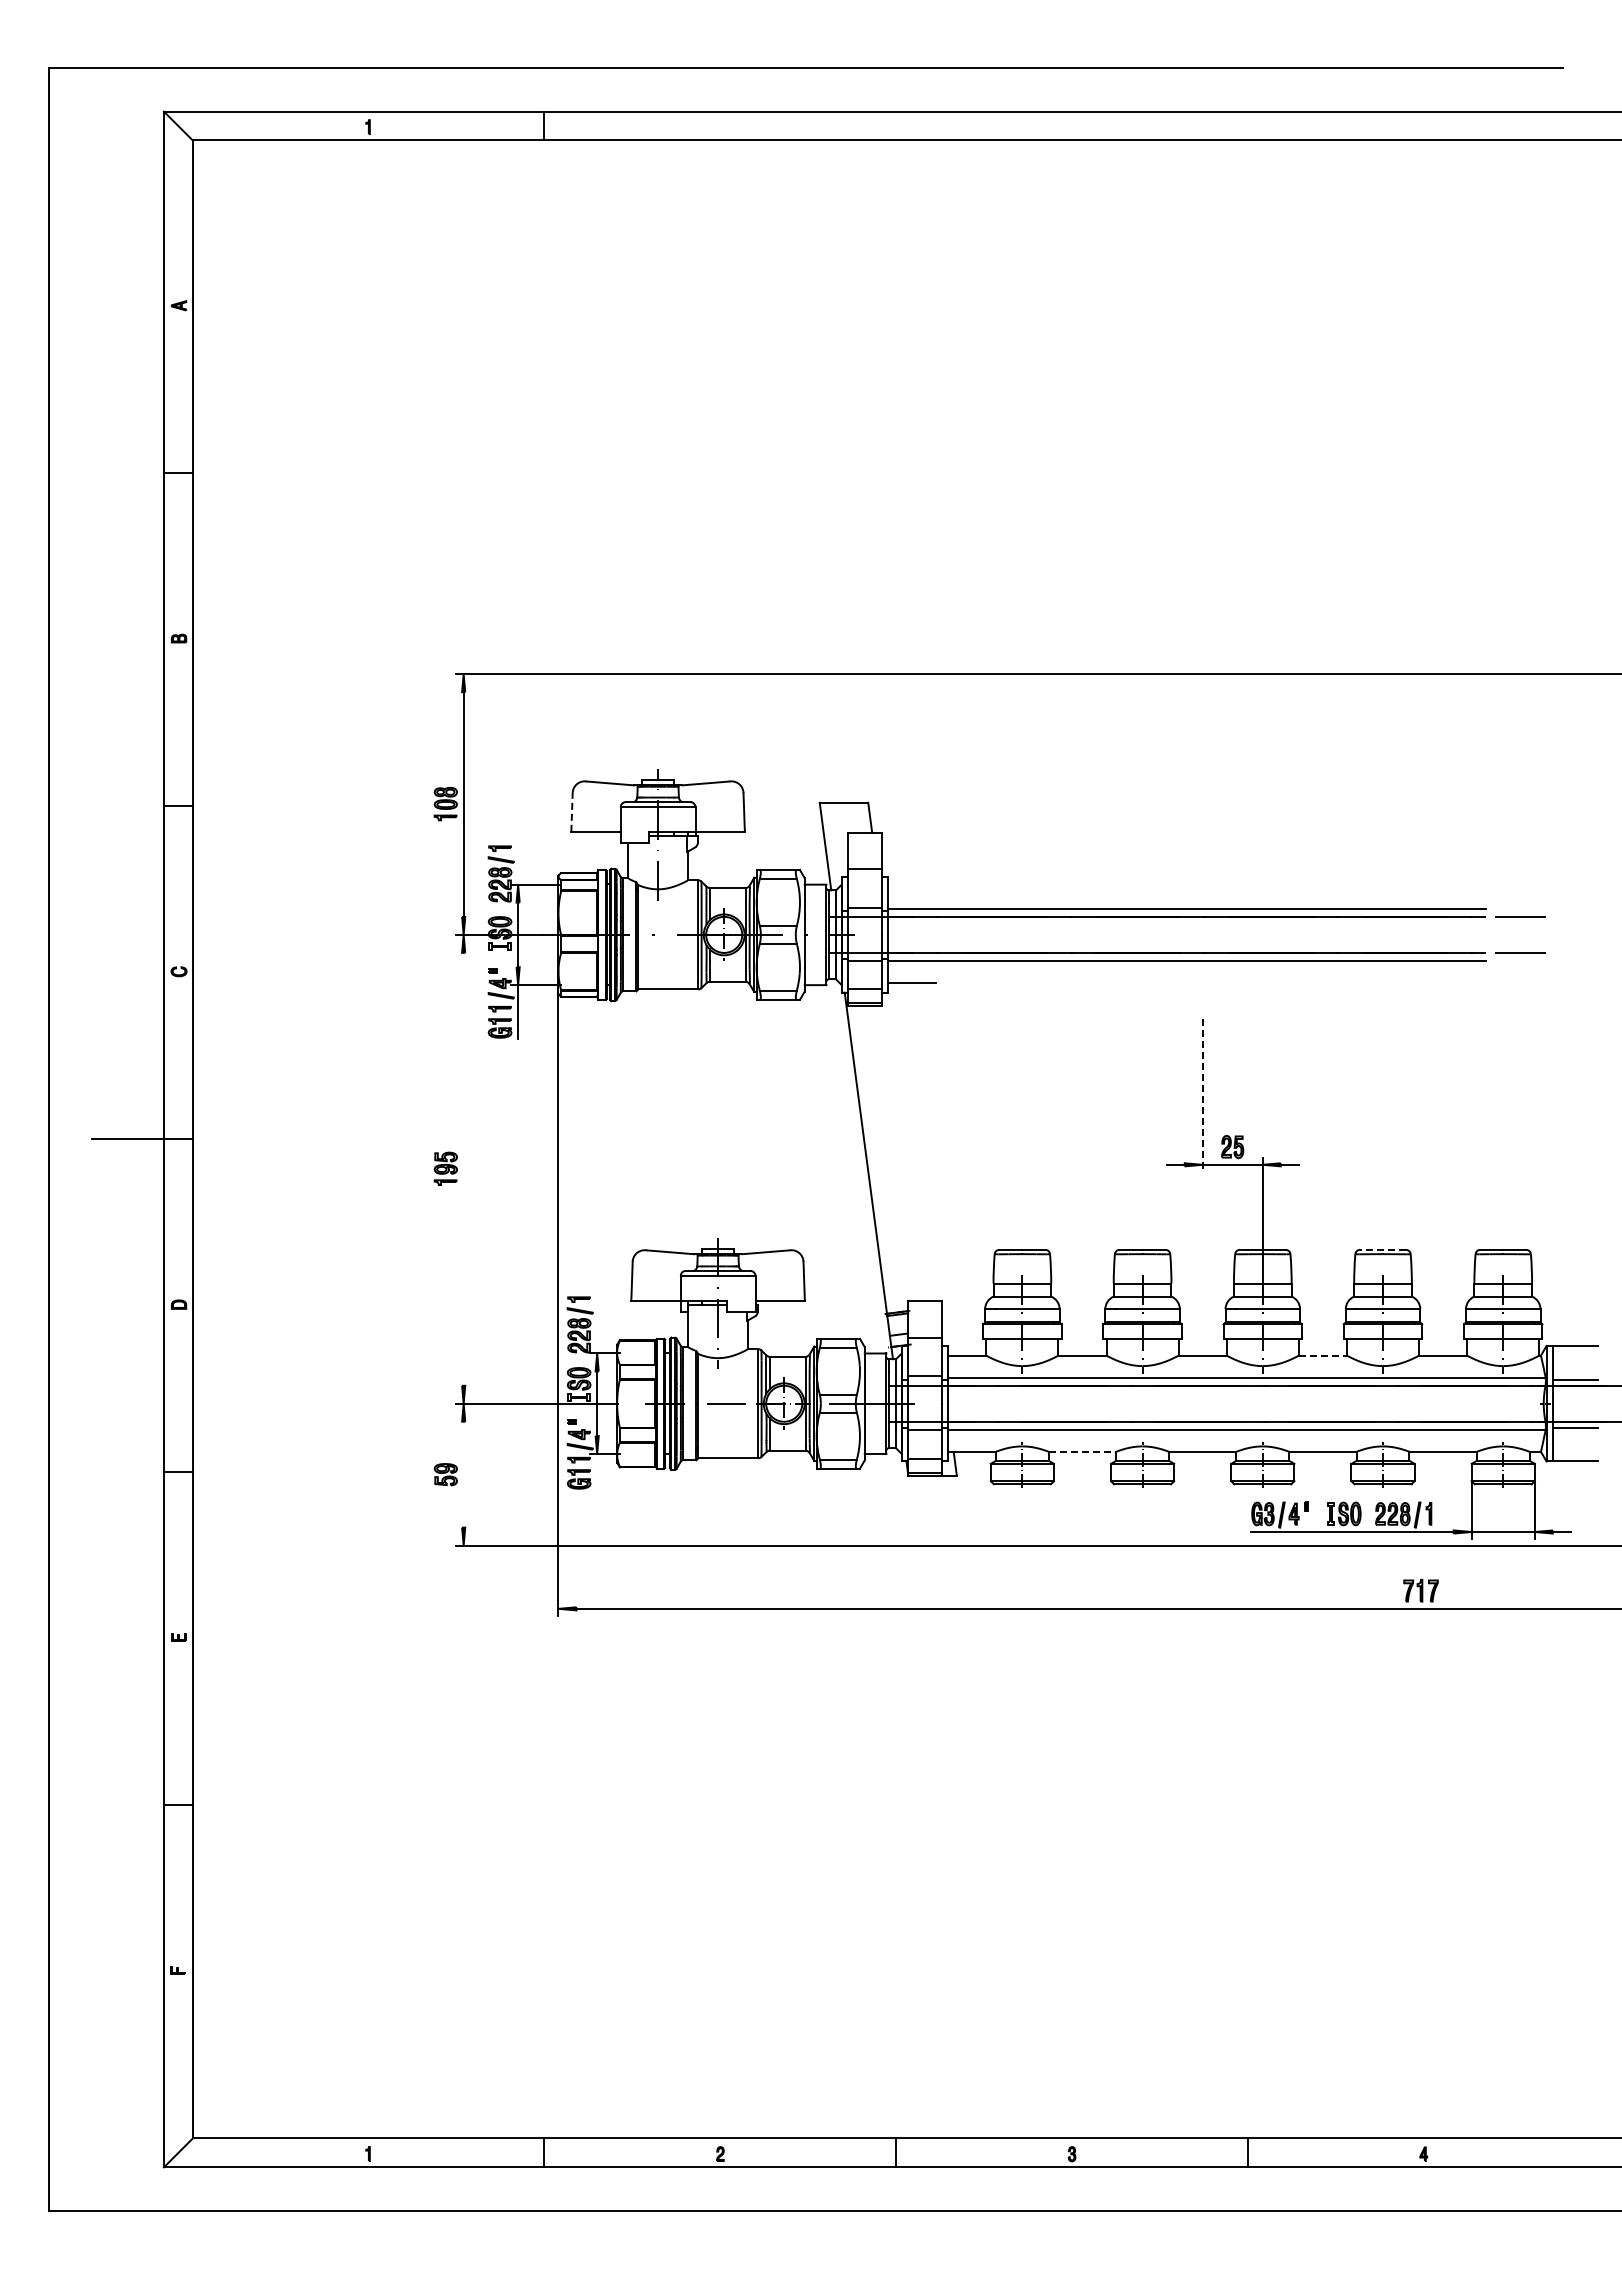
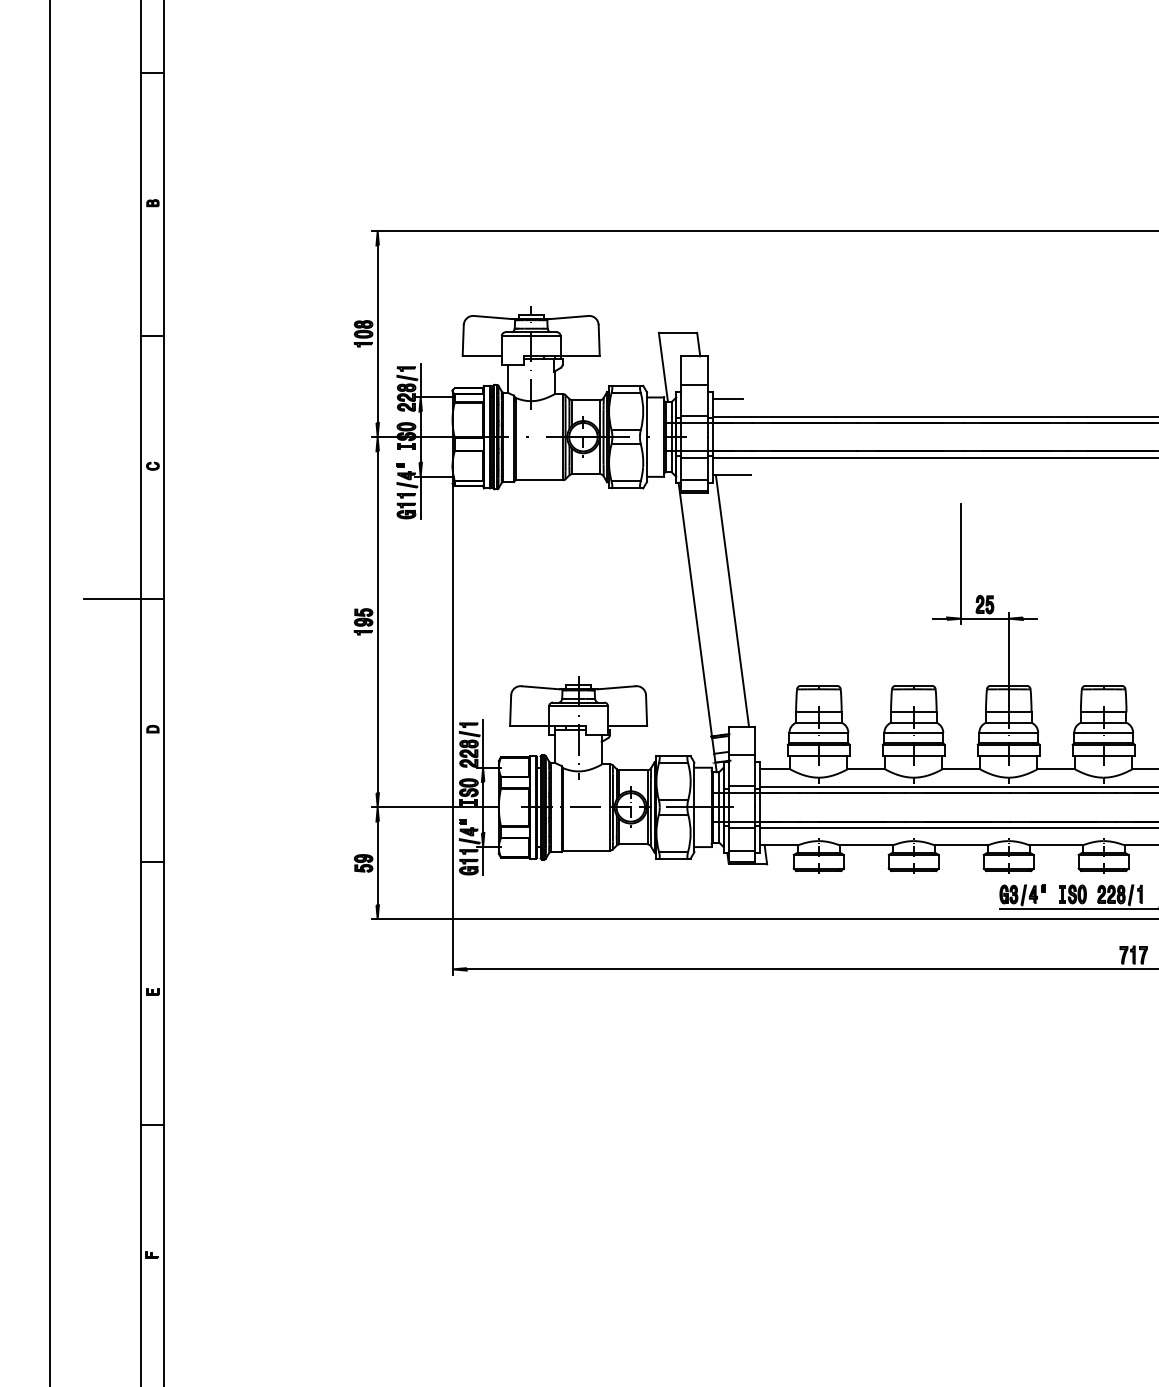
line: (572, 811) -> (463, 339), dashed -> solid
line: (518, 863) -> (420, 380), added
line: (906, 886) -> (727, 398), added
line: (1202, 1096) -> (961, 564), dashed -> solid
line: (912, 1141) -> (732, 600), added
line: (463, 1168) -> (377, 621), added
line: (1383, 1249) -> (1104, 685), dashed -> solid
line: (597, 1323) -> (483, 744), added
line: (1323, 1355) -> (1056, 769), dashed -> solid
line: (1082, 1451) -> (866, 845), dashed -> solid
line: (597, 1471) -> (483, 860), added
line: (463, 1474) -> (377, 863), added

